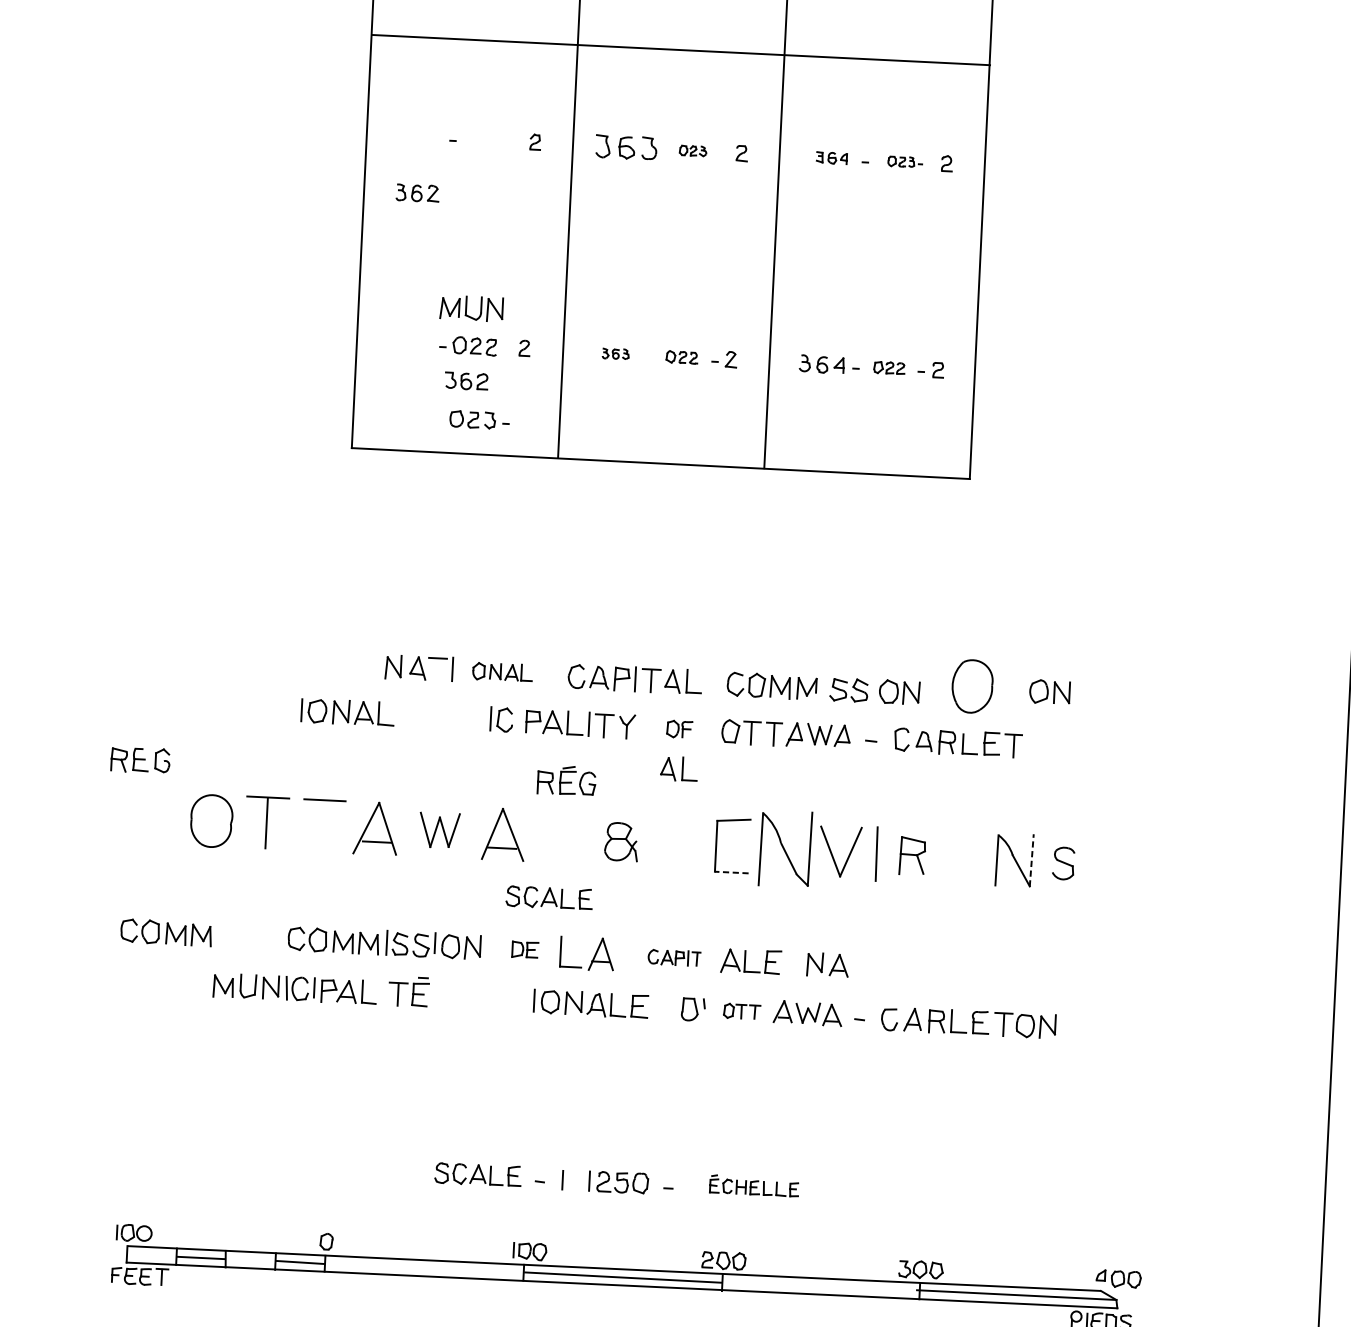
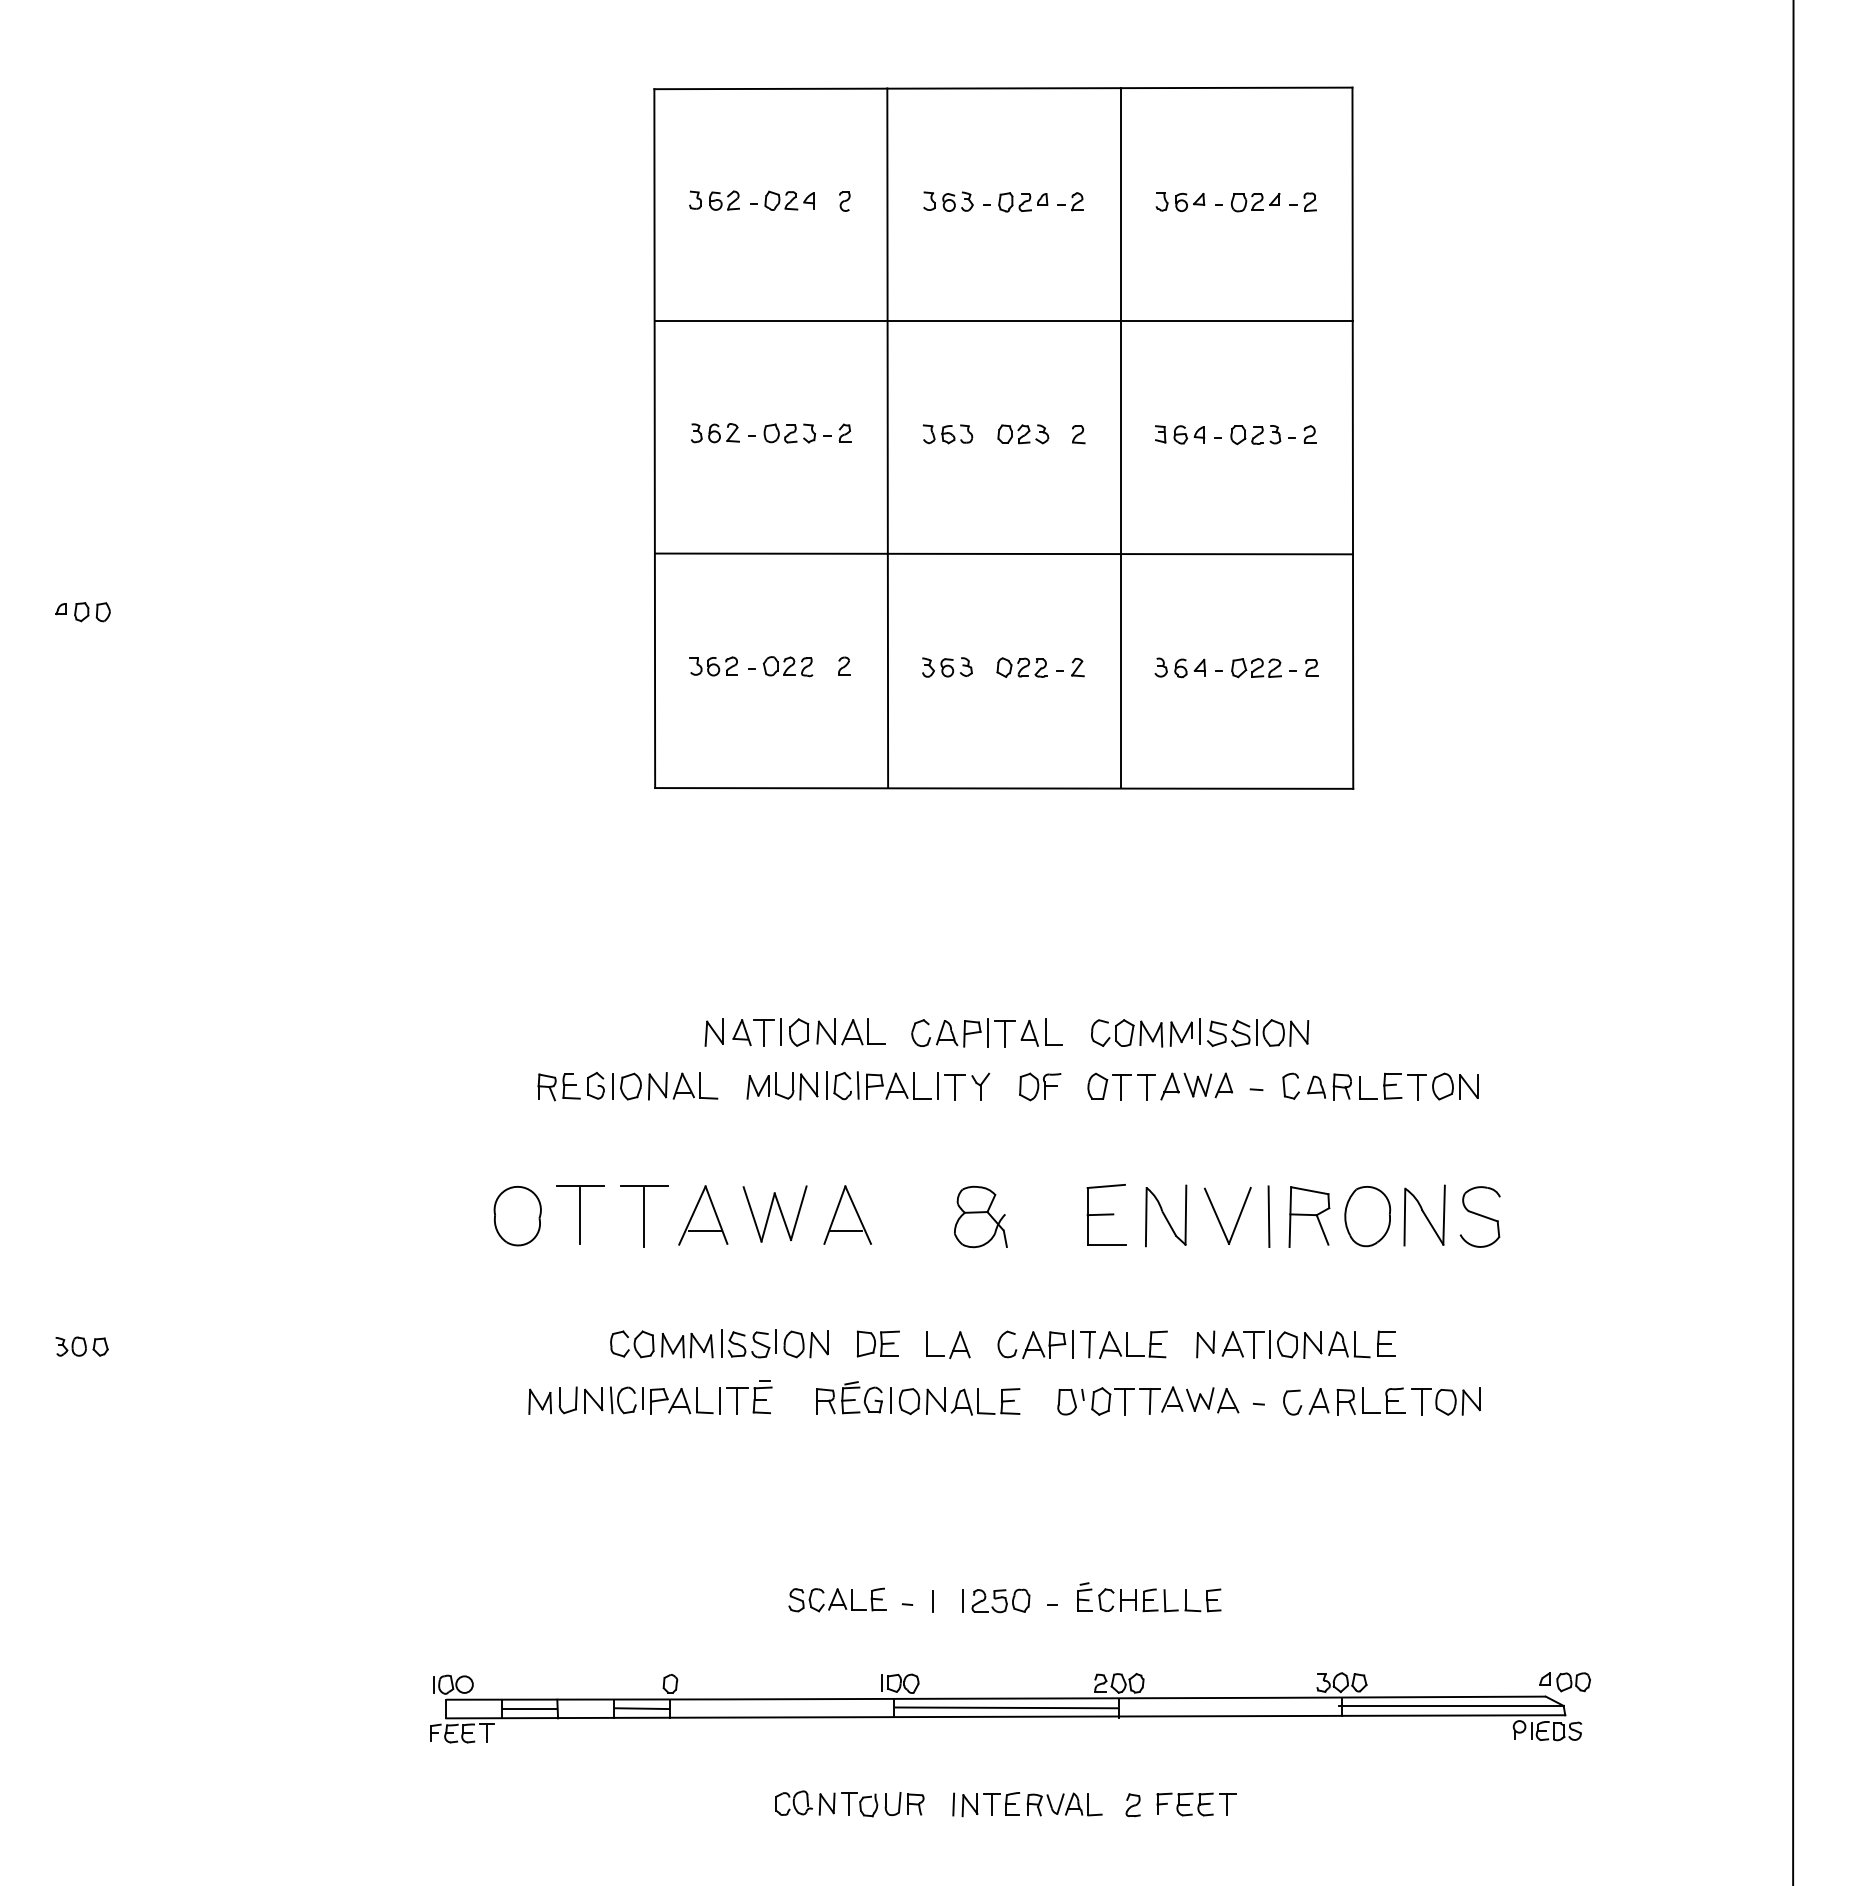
part: (625, 147) -> (947, 434), size x0.71
part: (693, 151) -> (1023, 434), size x1.67
part: (832, 157) -> (1180, 434), size x1.43
part: (904, 162) -> (1262, 435), size x1.67
part: (417, 193) -> (715, 433), moved
line: (670, 255) -> (1003, 553), added
part: (471, 308) -> (782, 1086), moved
part: (615, 354) -> (947, 667), size x1.67
part: (681, 357) -> (1021, 667), size x1.43
part: (889, 368) -> (1256, 668), size x1.43
part: (466, 381) -> (713, 666), moved
part: (479, 420) -> (797, 433), moved
line: (437, 670) -> (763, 1033), added
part: (502, 672) -> (837, 1032), size x1.43
part: (972, 686) -> (1367, 1216), moved
line: (824, 687) -> (1200, 1031), added
line: (873, 690) -> (1256, 1032), added
part: (1050, 692) -> (1455, 1086), moved
line: (518, 720) -> (857, 1085), added
part: (680, 728) -> (1040, 1086), size x1.43
part: (139, 760) -> (570, 1086), moved
part: (678, 768) -> (1041, 1131), removed
part: (566, 780) -> (849, 1397), moved
line: (322, 827) -> (643, 1217), added
part: (439, 829) -> (774, 1213), size x1.43
part: (621, 841) -> (980, 1216), size x1.43
line: (727, 844) -> (1100, 1214), added
part: (786, 848) -> (1166, 1215), size x0.71
part: (912, 855) -> (1309, 1216), size x1.43
line: (1032, 860) -> (1444, 1215), dashed -> solid
part: (1063, 863) -> (1479, 1216), size x1.67
line: (731, 872) -> (1106, 1245), dashed -> solid
part: (549, 897) -> (902, 1283), removed
part: (166, 932) -> (472, 1344), removed
part: (524, 949) -> (877, 1343), size x1.43
part: (587, 954) -> (948, 1345), size x0.71
part: (674, 957) -> (1046, 1344), size x1.67
part: (915, 969) -> (1319, 1344), added
line: (383, 993) -> (720, 1400), added
part: (741, 1011) -> (1125, 1401), size x1.67
part: (754, 1186) -> (1149, 1597), size x1.43

